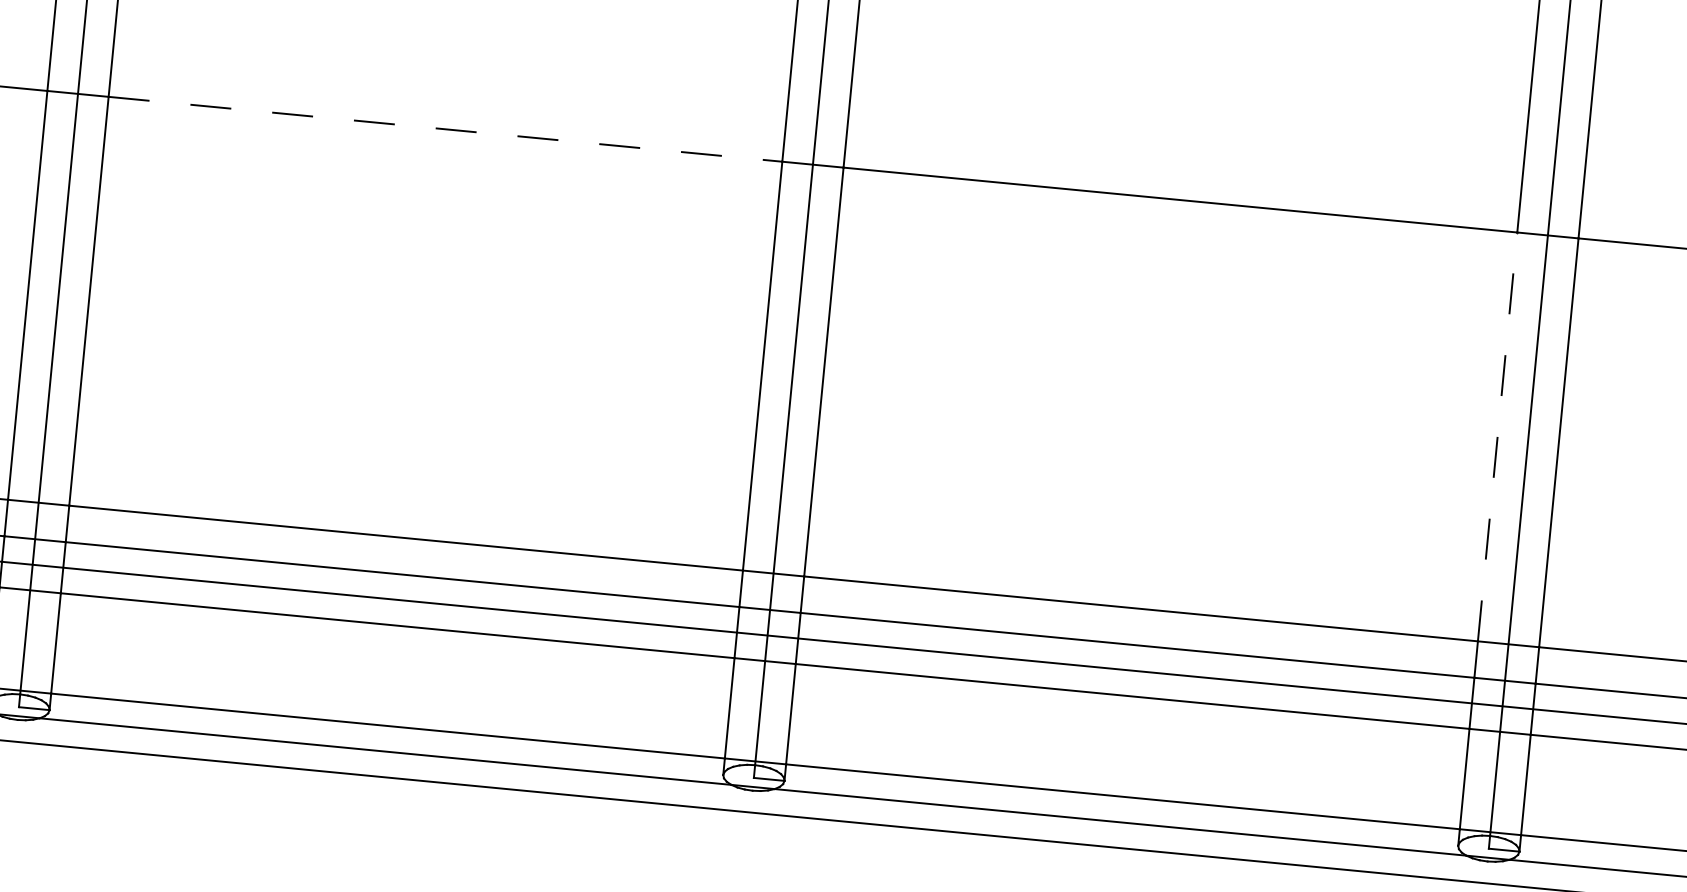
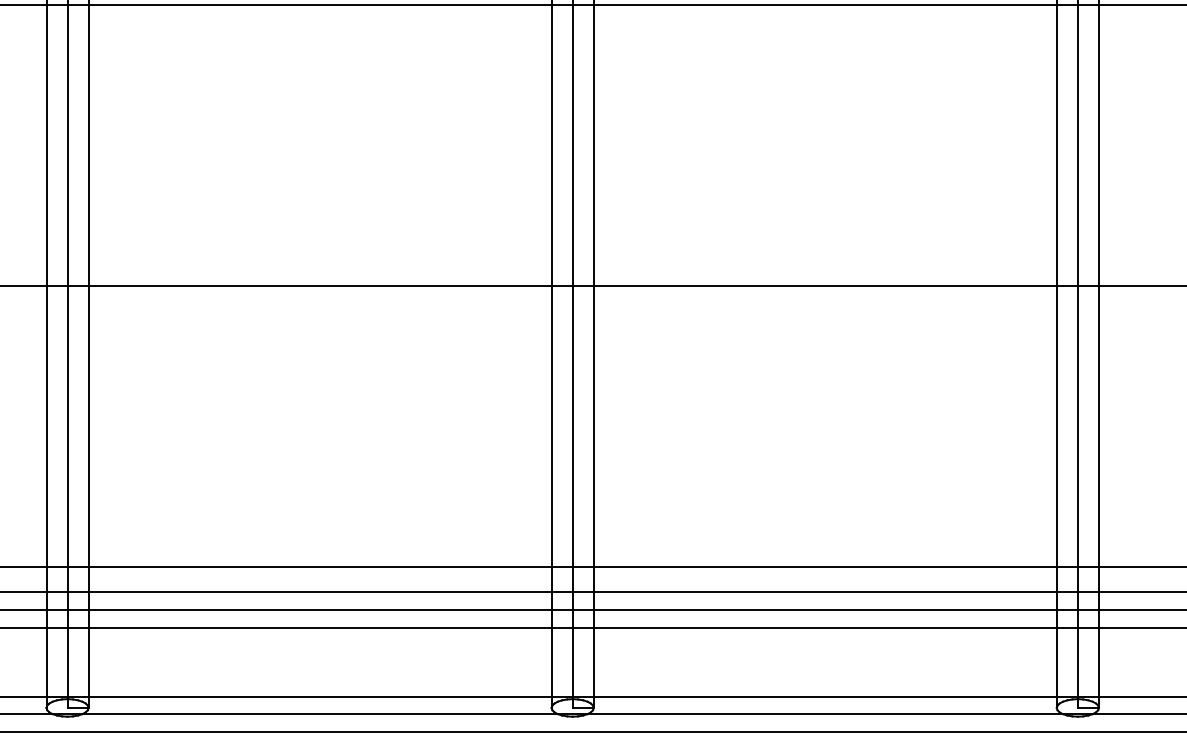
line: (446, 129) -> (320, 286), dashed -> solid
line: (1497, 436) -> (1056, 426), dashed -> solid

